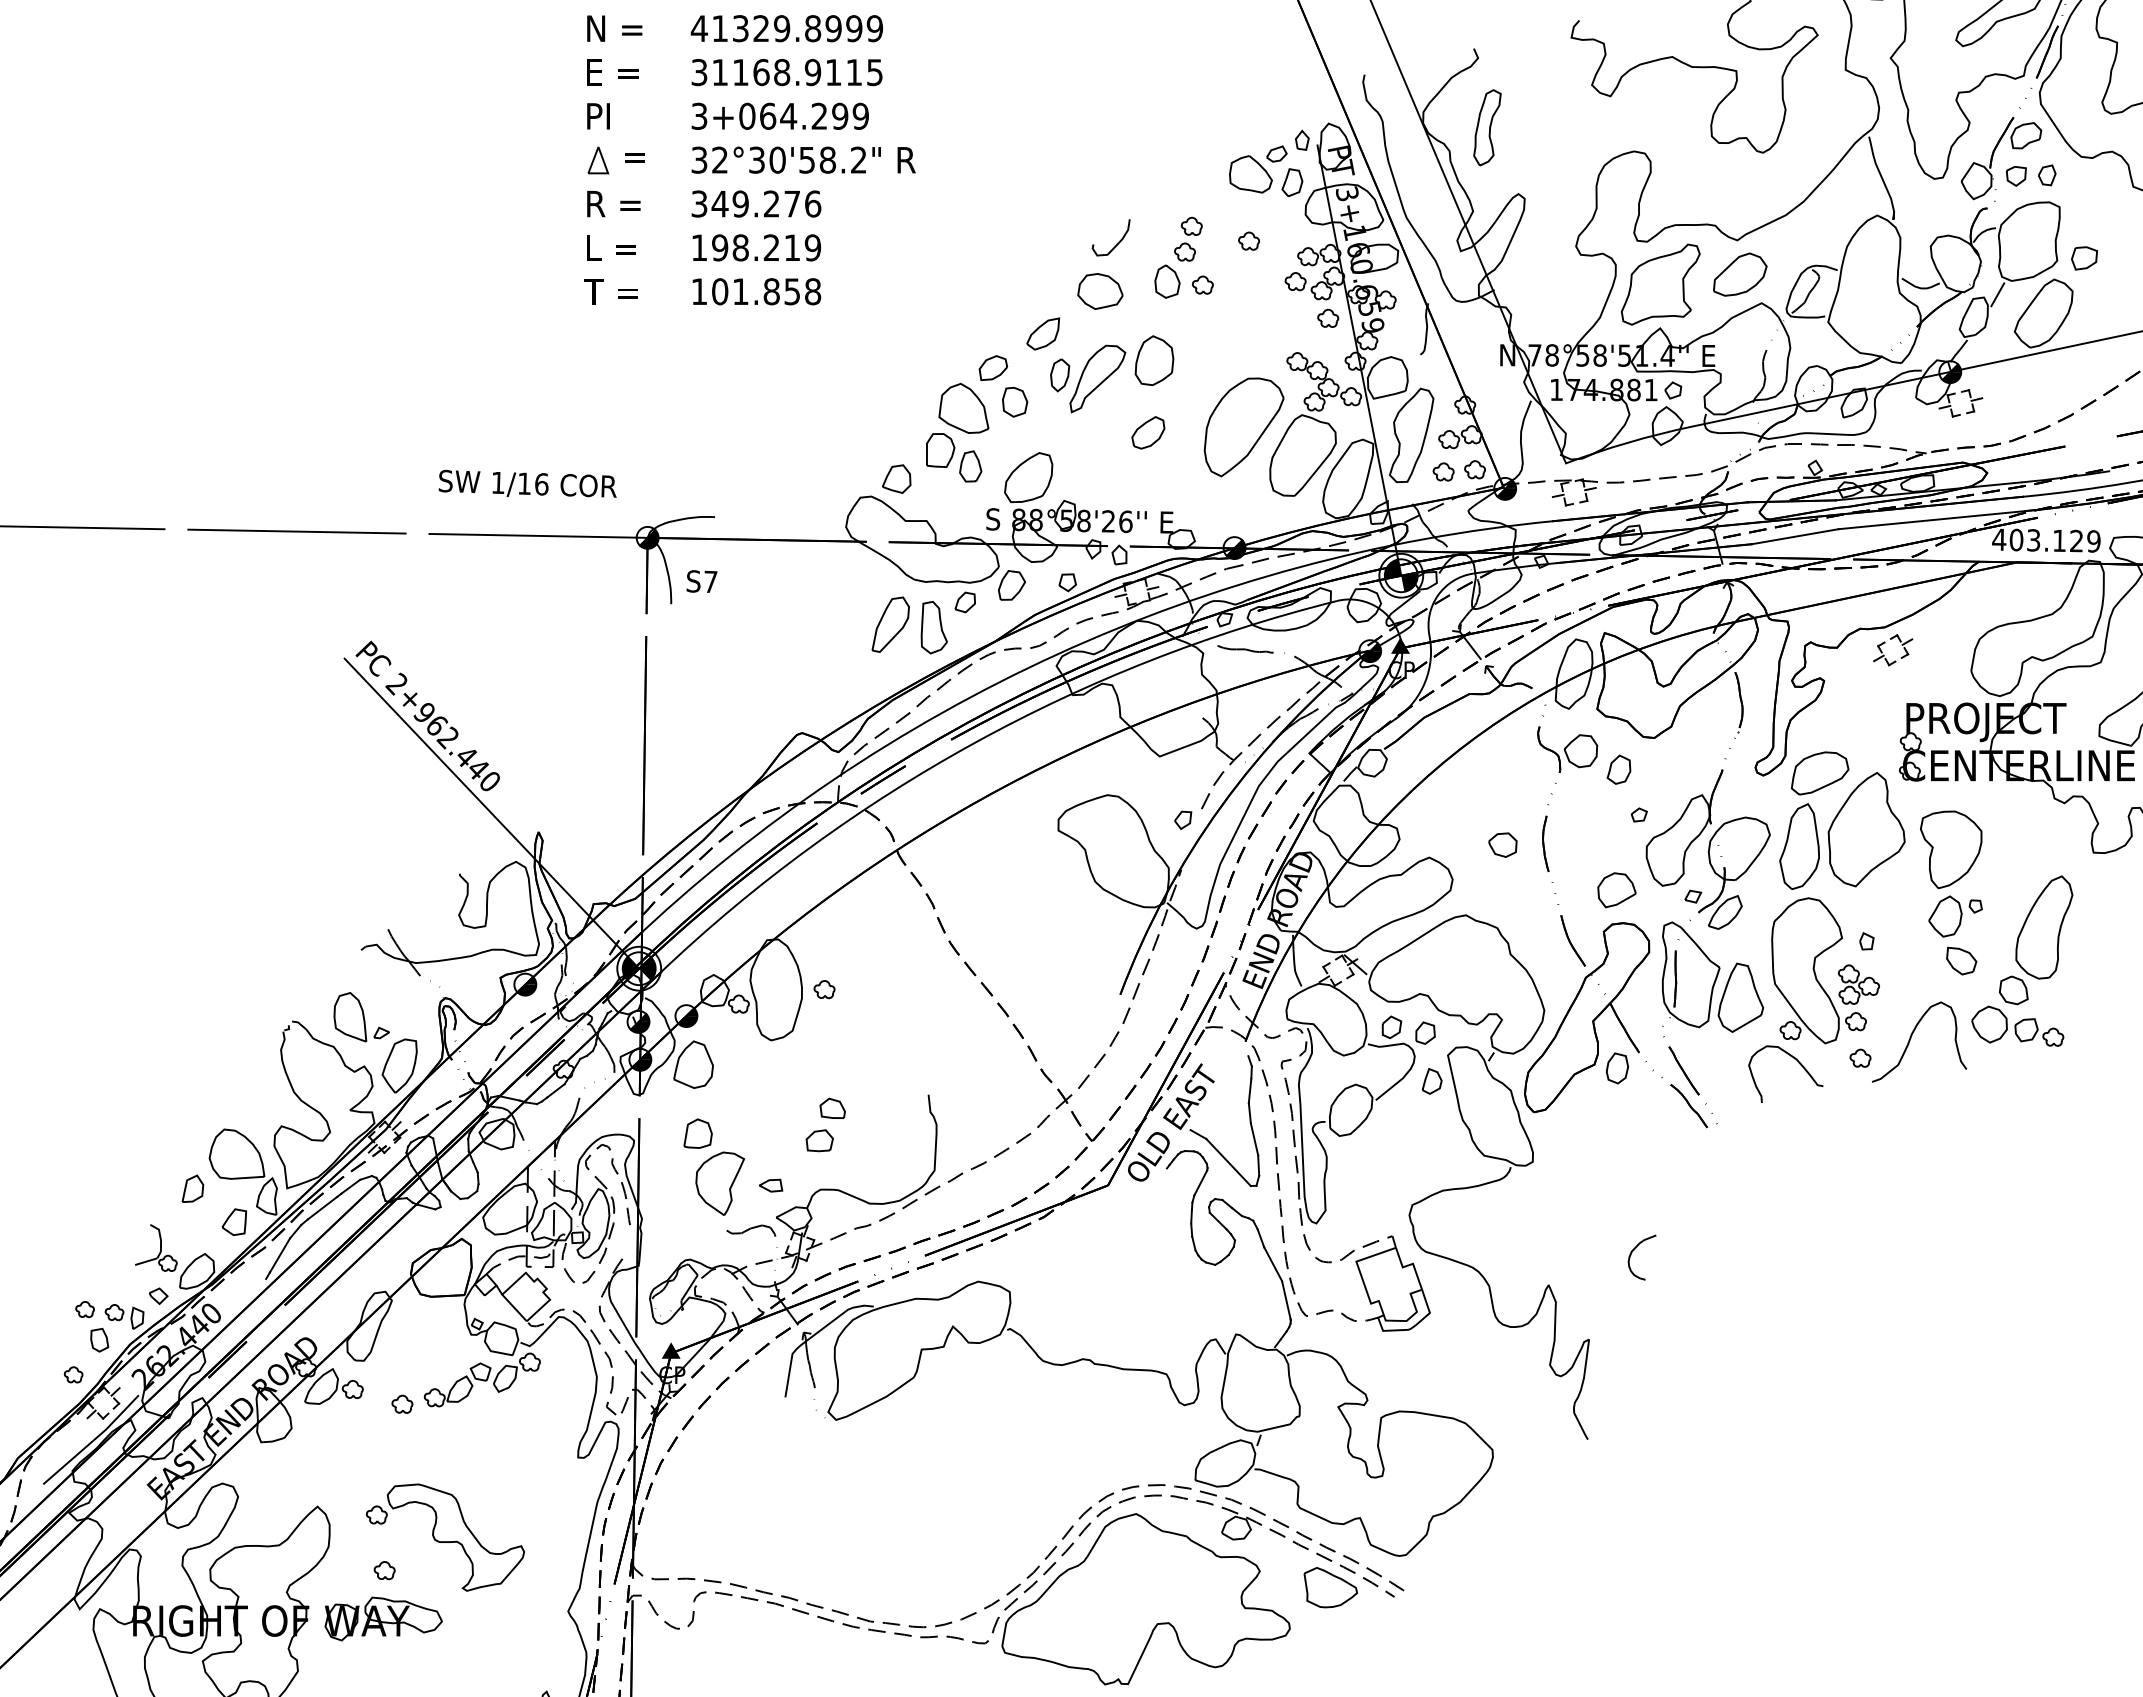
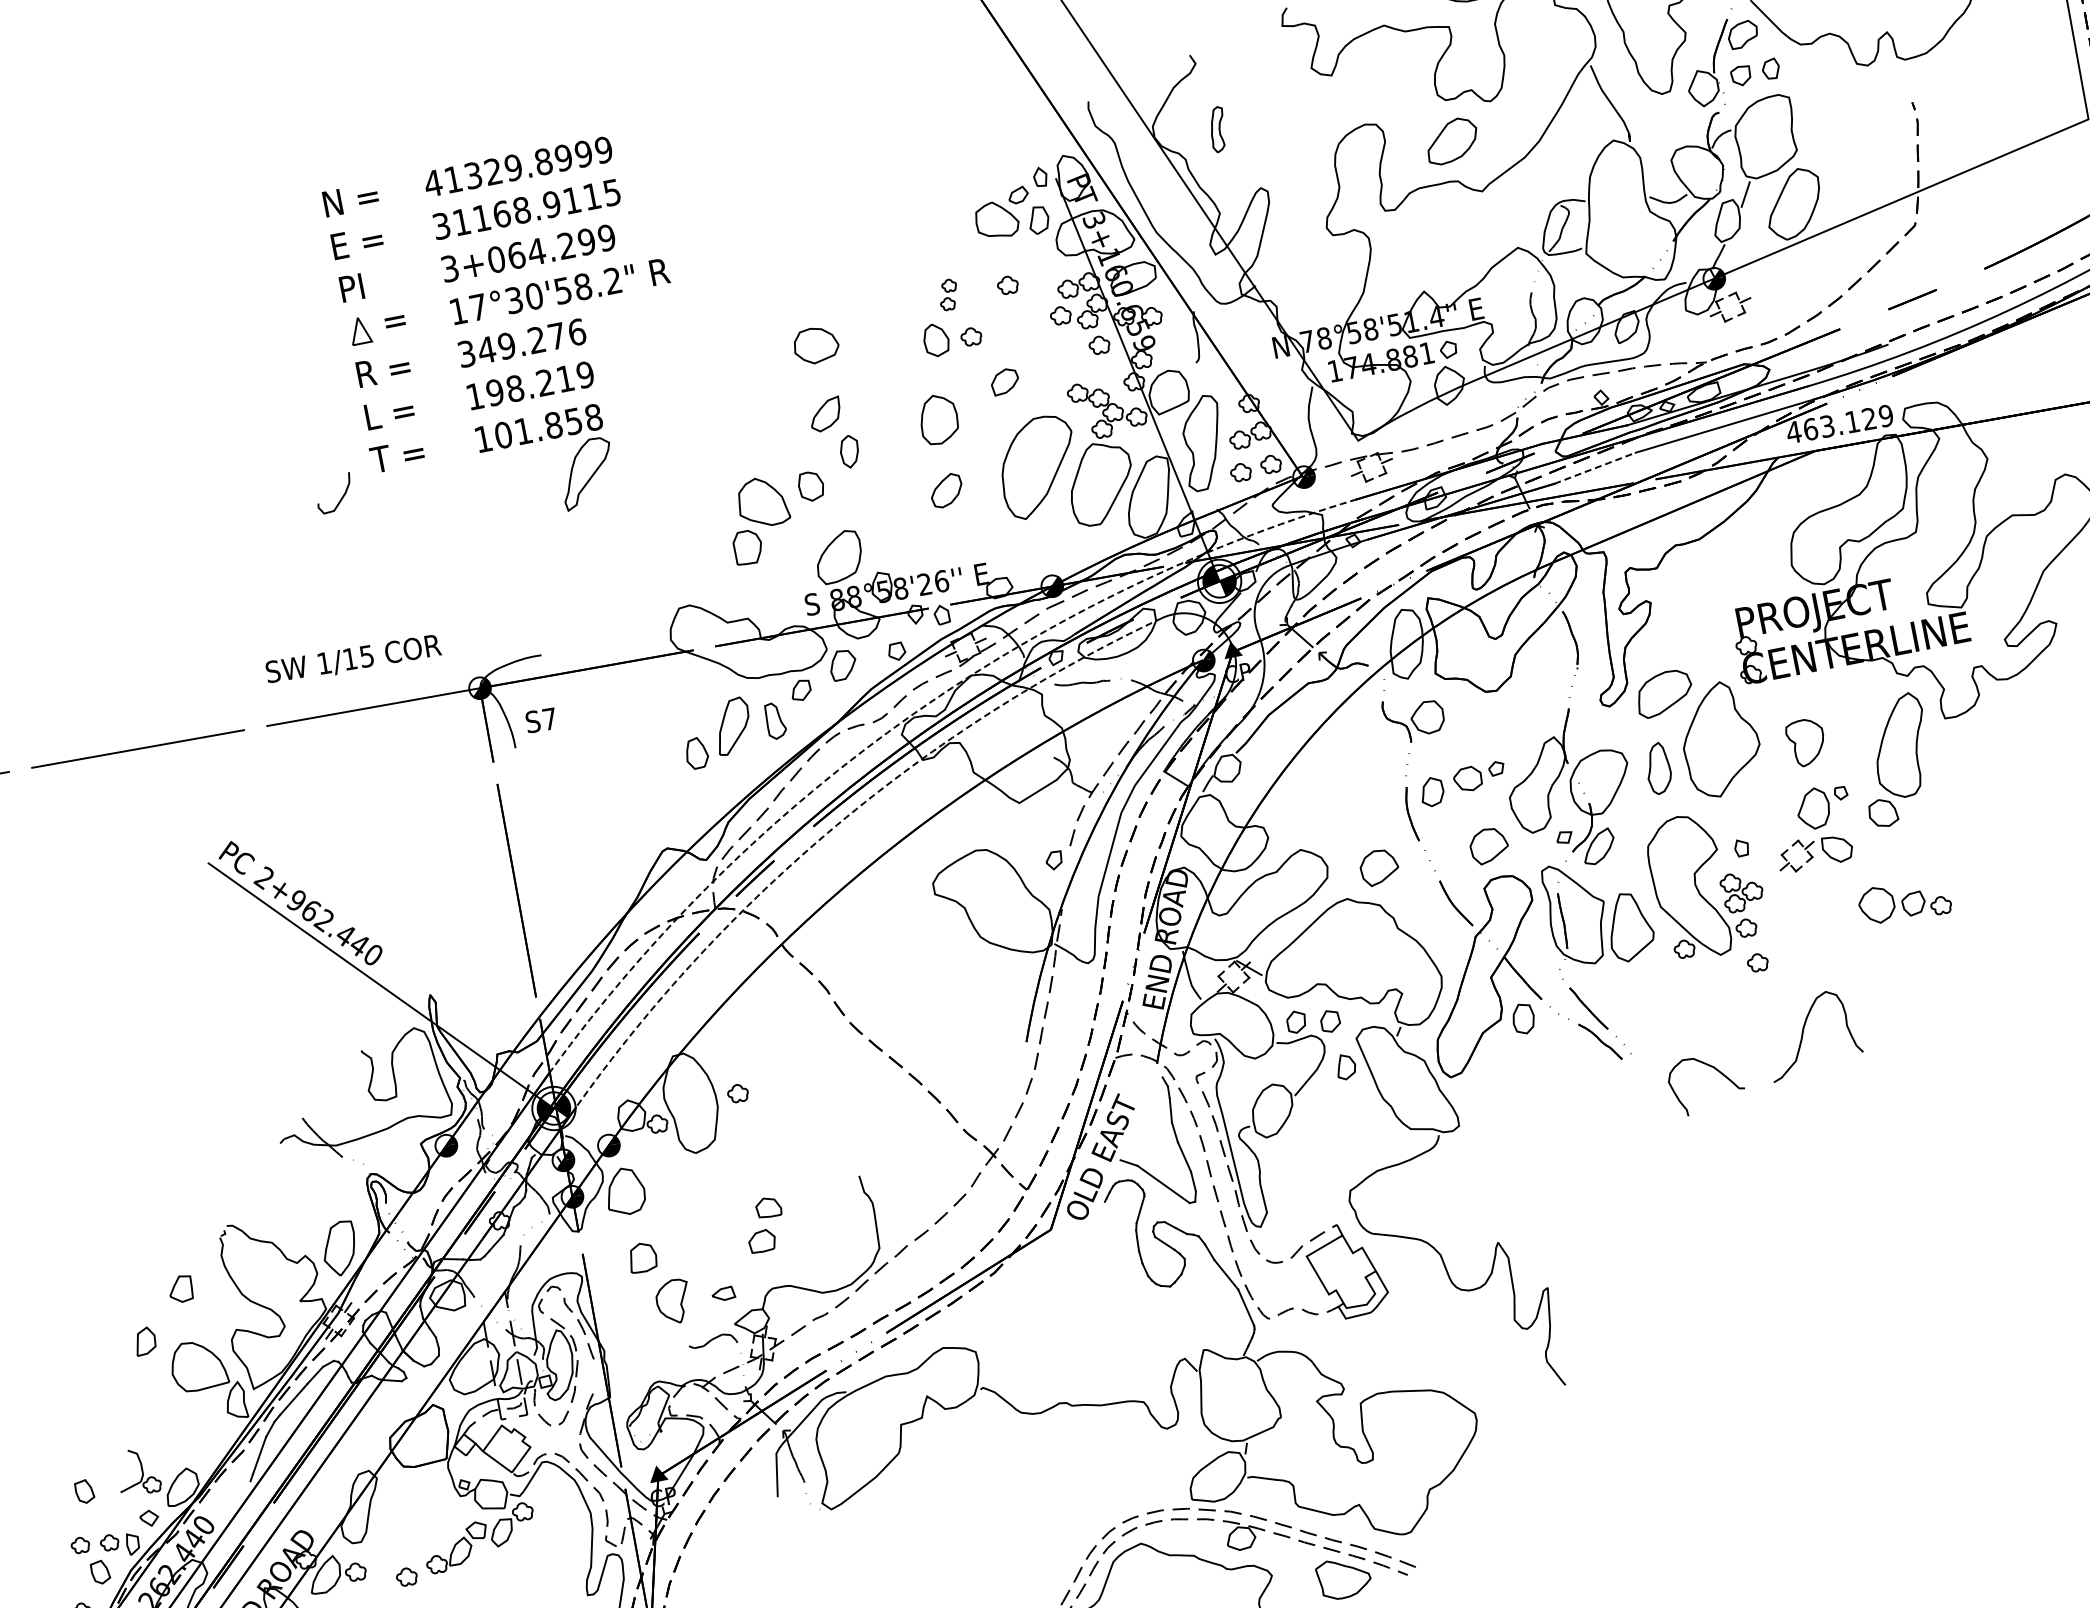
part: (1487, 127) -> (1217, 129), size x0.6
text: (709, 159) -> (468, 308), 32°30'58.2" -> 17°30'58.2"
part: (1188, 238) -> (948, 294), size x0.7
curve: (1117, 242) -> (341, 497), moved
part: (2084, 258) -> (1823, 142), removed
part: (1740, 274) -> (1452, 140), moved
part: (1660, 284) -> (1415, 248), removed
part: (1100, 291) -> (816, 345), moved
part: (993, 367) -> (1004, 381), moved
part: (1097, 378) -> (587, 473), moved
part: (970, 466) -> (696, 753), moved
part: (896, 478) -> (710, 583), removed
text: (541, 484) -> (366, 656), 1/16 -> 1/15
line: (1795, 536) -> (1595, 468), solid -> dashed
text: (2016, 539) -> (1810, 428), 403.129 -> 463.129
part: (933, 627) -> (774, 720), size x0.7
arc: (1057, 654) -> (900, 723), solid -> dashed
part: (1900, 657) -> (1805, 861), moved
arc: (974, 742) -> (836, 824), solid -> dashed
part: (1618, 769) -> (1431, 791), moved
part: (1502, 844) -> (1467, 778), moved
part: (1799, 846) -> (1658, 768), size x0.6
part: (1951, 849) -> (1806, 742), size x0.6
part: (1503, 890) -> (1378, 867), added
part: (2035, 940) -> (1894, 760), moved
part: (361, 1017) -> (293, 1208), removed
curve: (1911, 1038) -> (1803, 1032), moved
curve: (1798, 1063) -> (1716, 1070), moved
part: (720, 1183) -> (673, 1301), size x0.7
part: (192, 1188) -> (144, 1340), moved
part: (234, 1222) -> (181, 1289), moved
curve: (1634, 1250) -> (1574, 1192), removed
part: (99, 1256) -> (84, 1491), added

